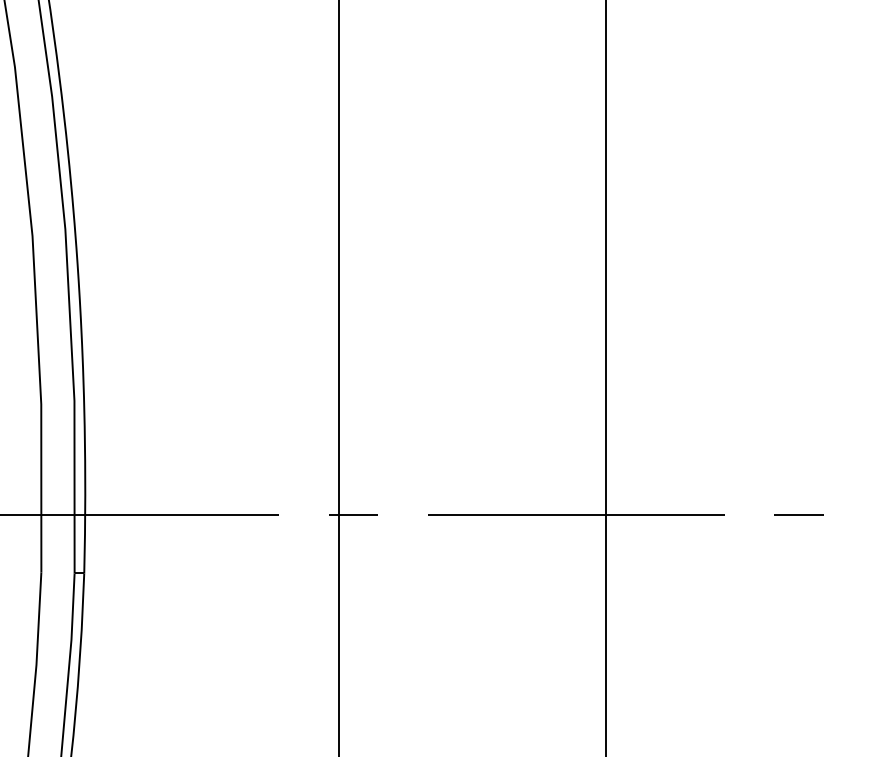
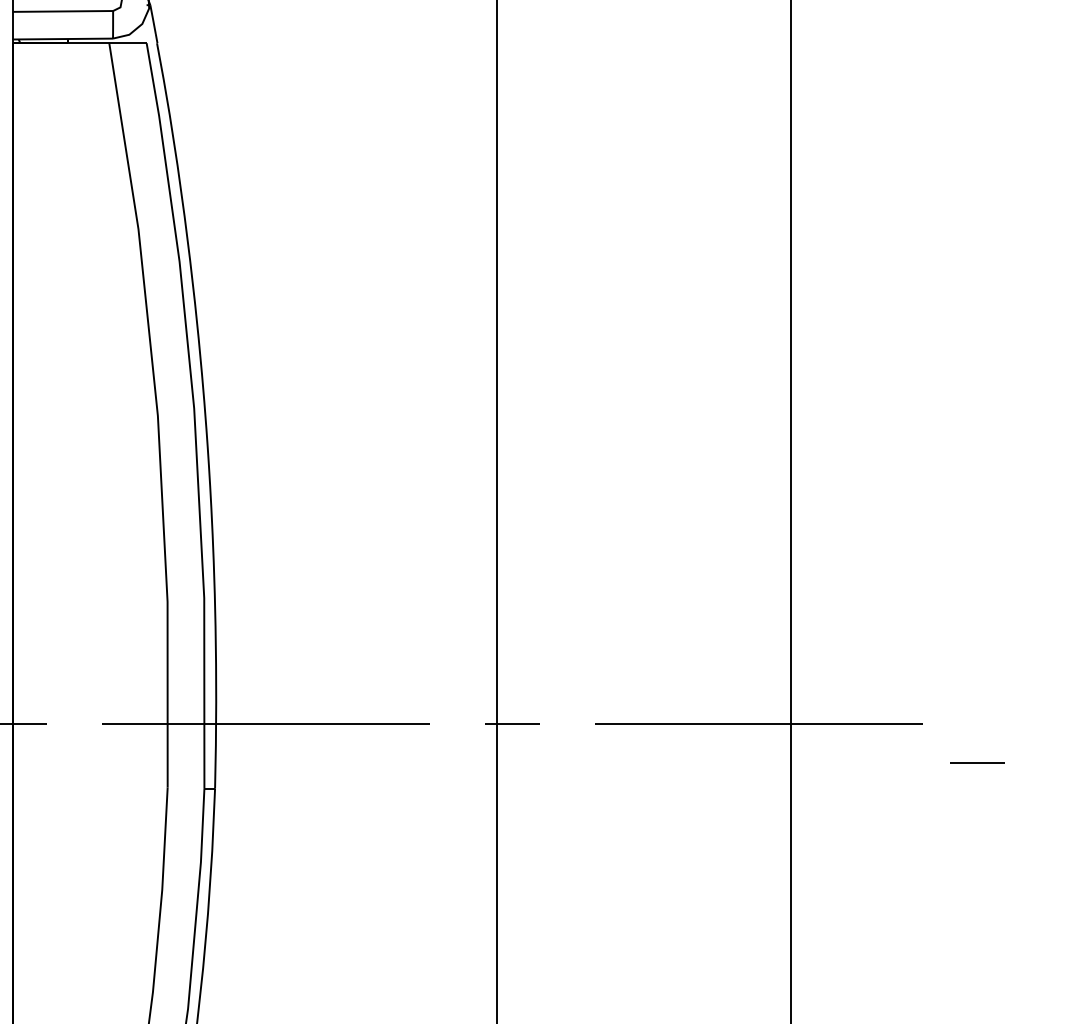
line: (799, 514) -> (977, 762), moved

